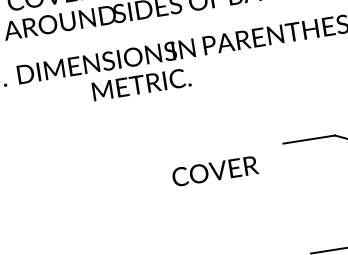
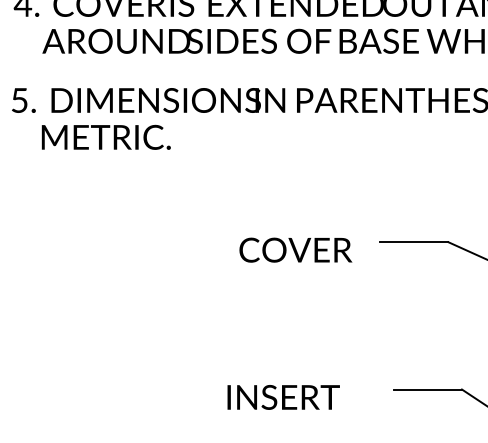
text: (140, 83) -> (105, 136), moved
text: (215, 170) -> (295, 249), moved

